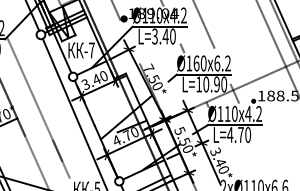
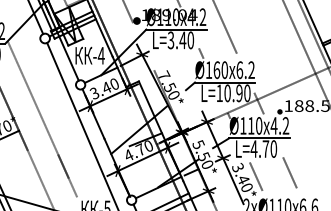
text: (91, 50) -> (100, 55), -7 -> -4
line: (262, 156) -> (289, 172), added
line: (231, 159) -> (255, 176), added

